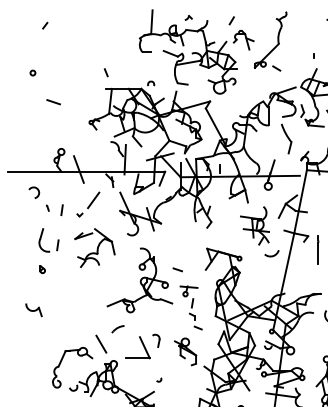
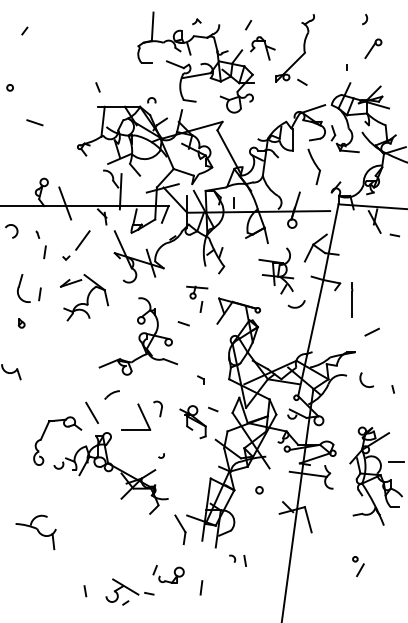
part: (47, 207) -> (37, 234), moved
part: (189, 296) -> (197, 298), moved
line: (198, 327) -> (213, 409), moved

